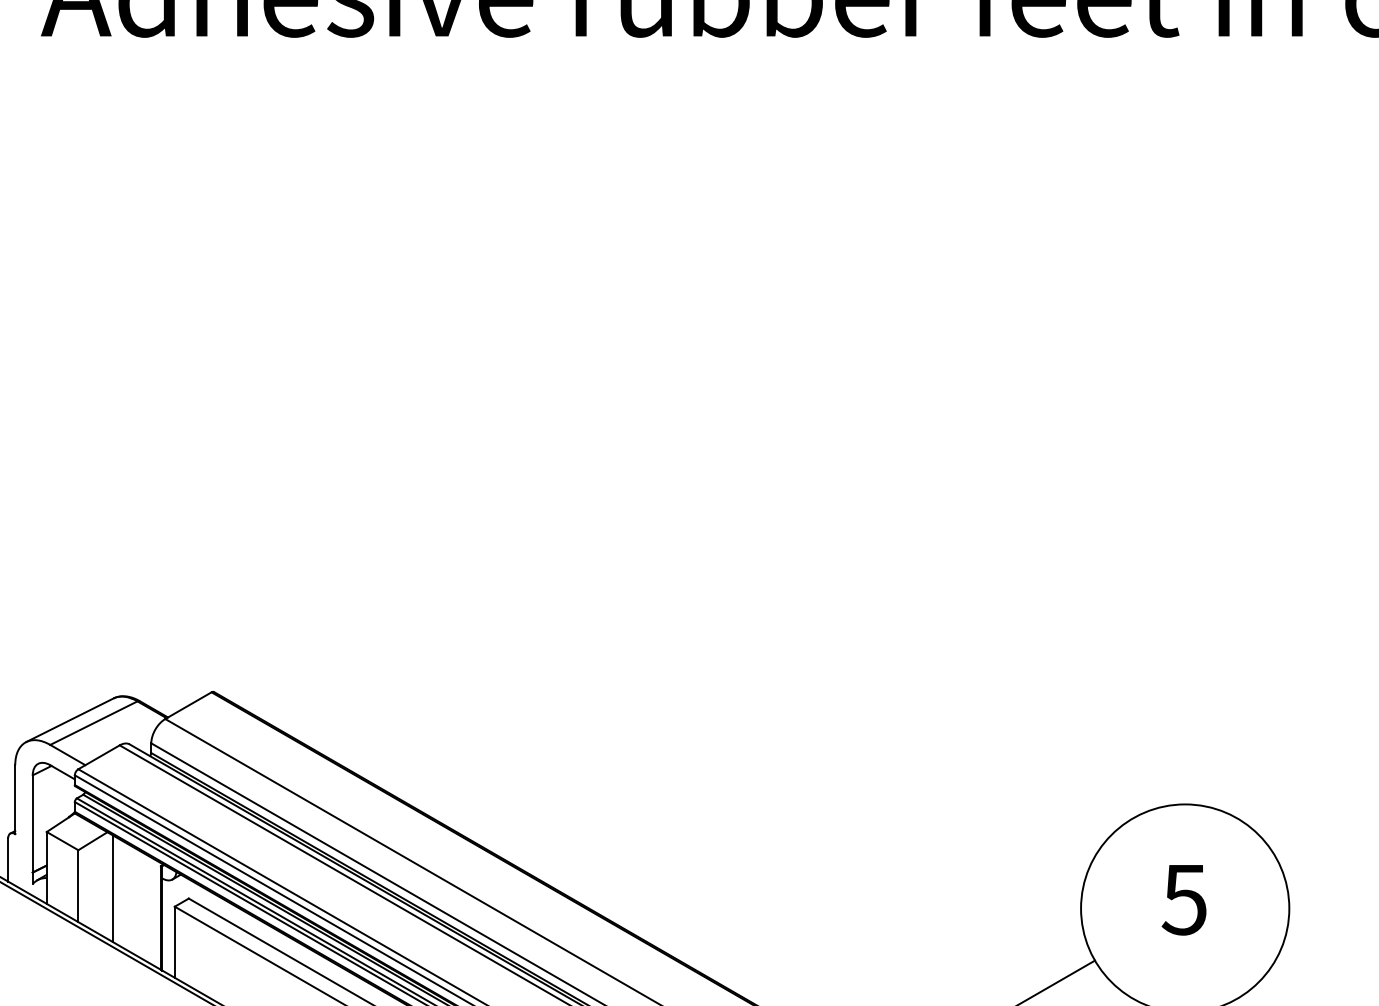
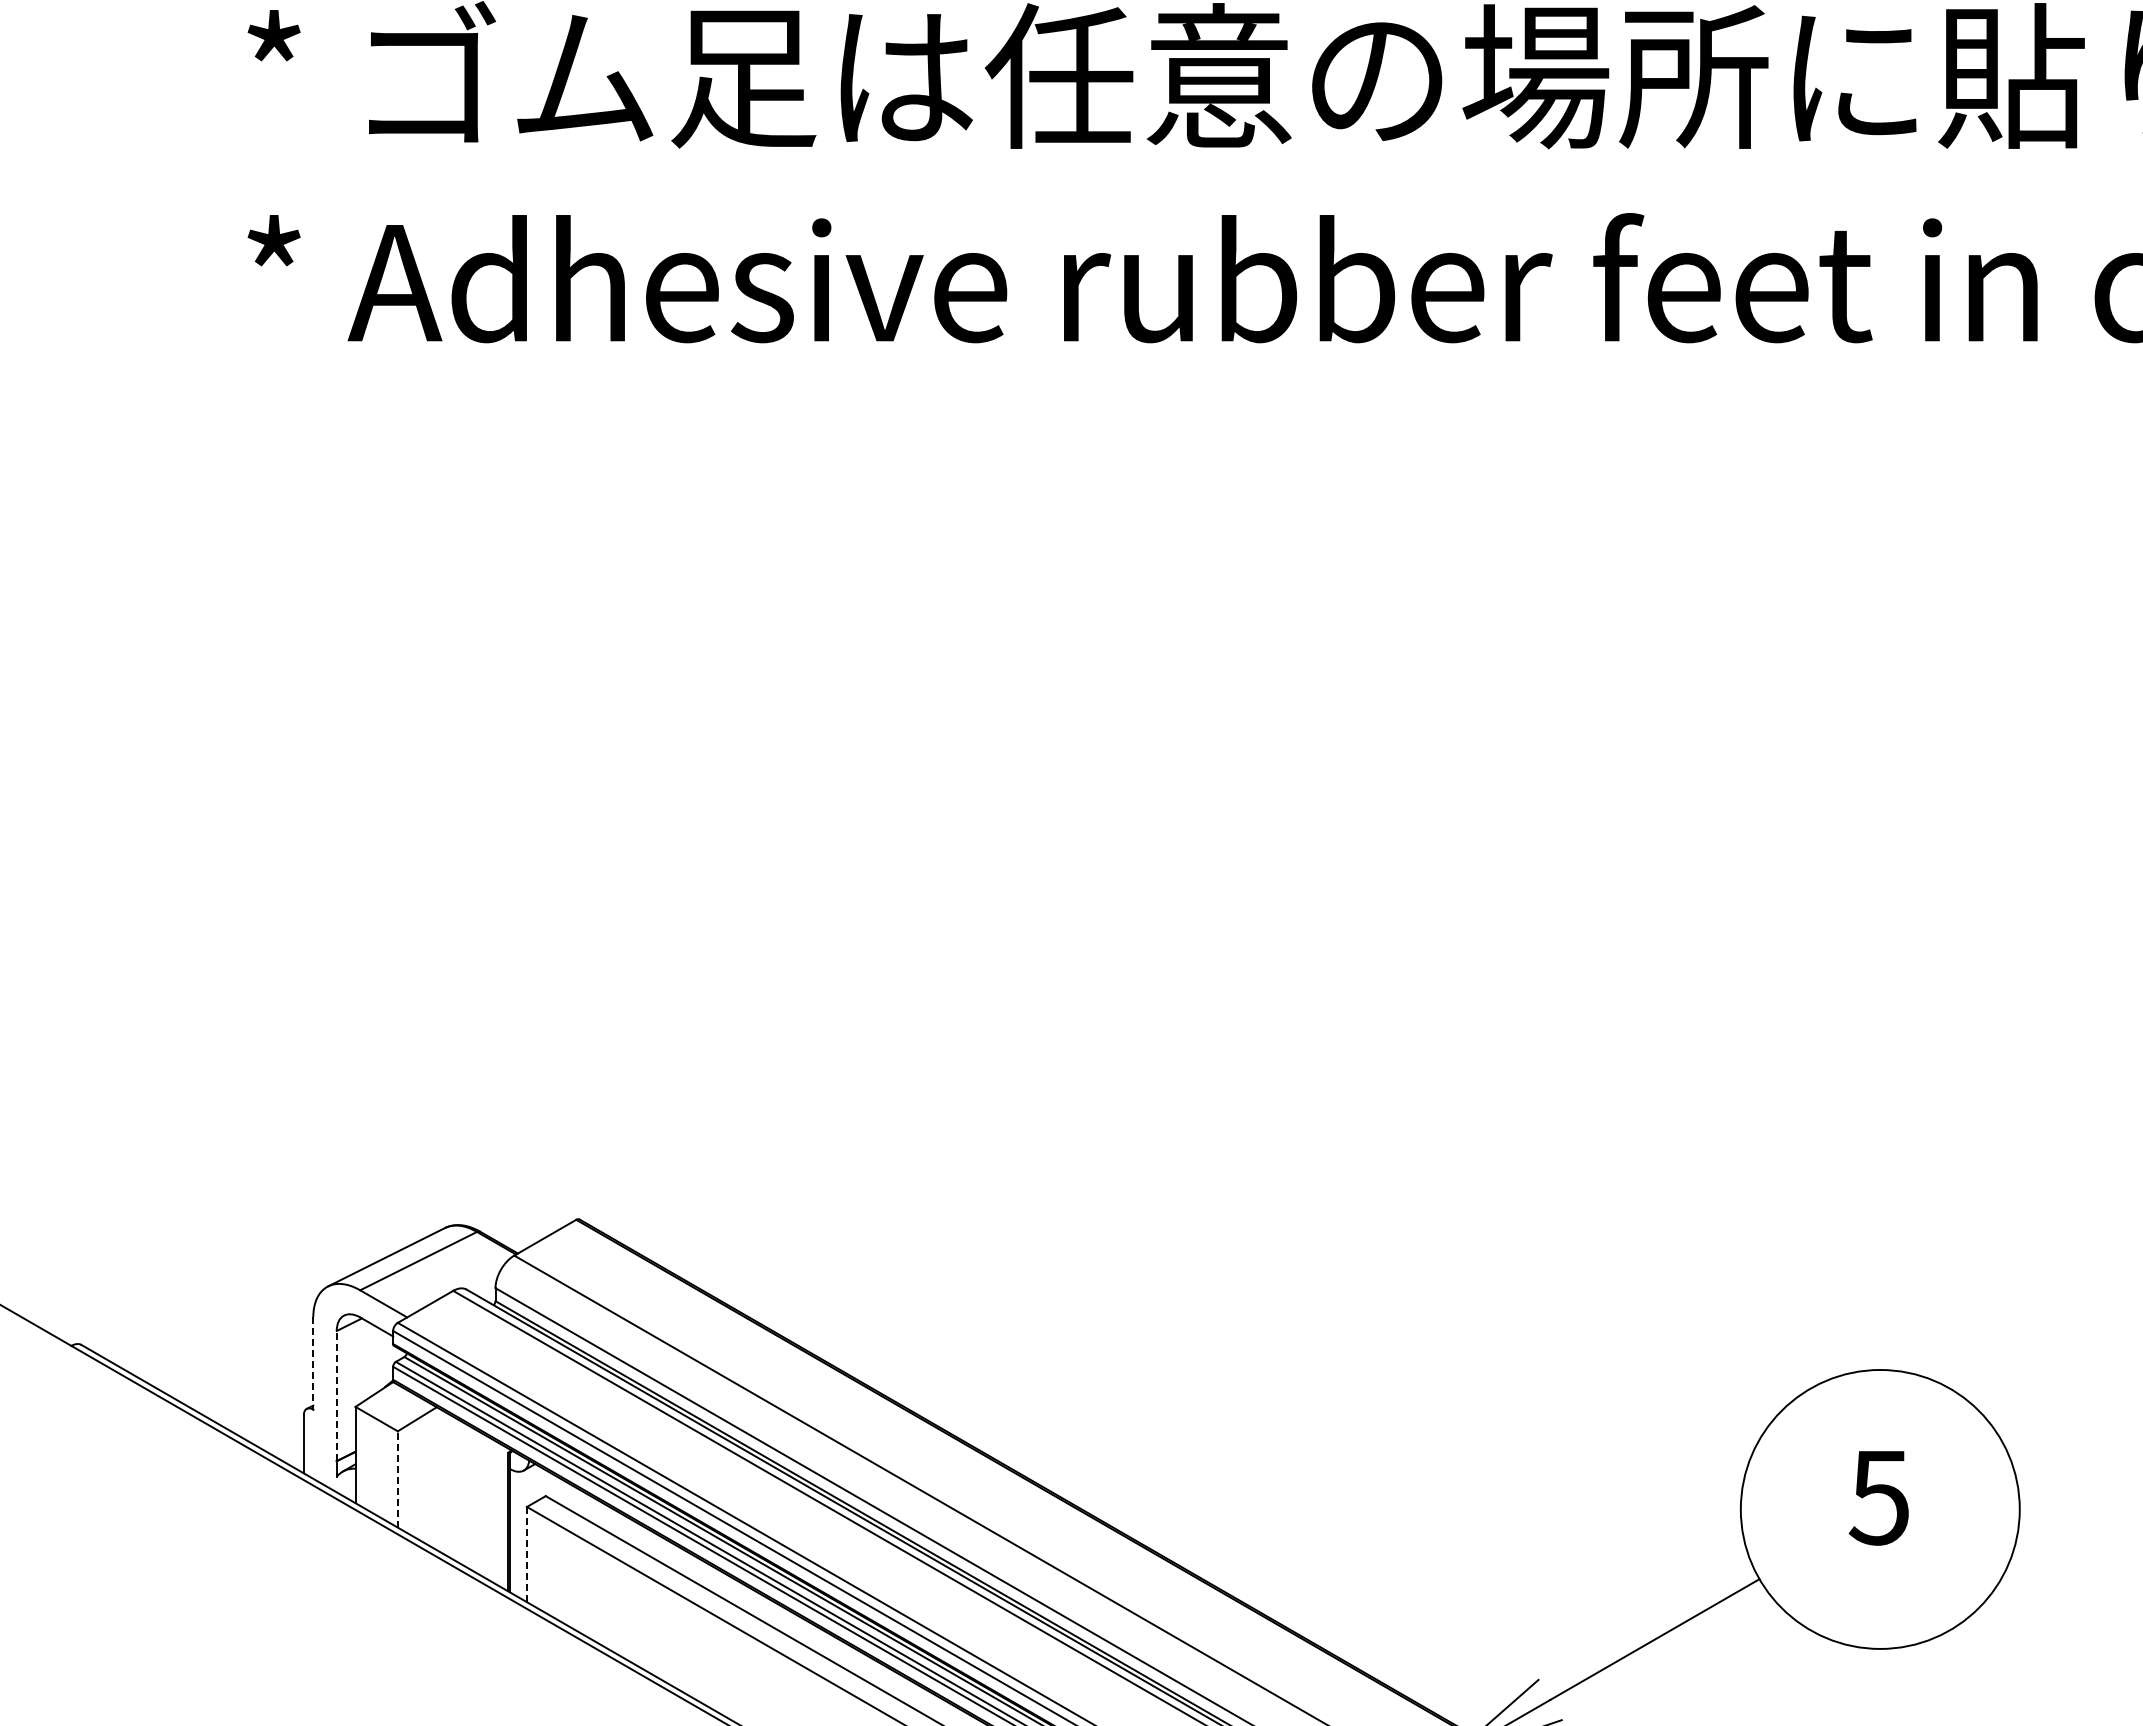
line: (15, 800) -> (313, 1364), solid -> dashed
line: (32, 823) -> (336, 1395), solid -> dashed
line: (78, 885) -> (397, 1478), solid -> dashed
line: (113, 888) -> (444, 1482), removed
line: (174, 942) -> (526, 1554), solid -> dashed

